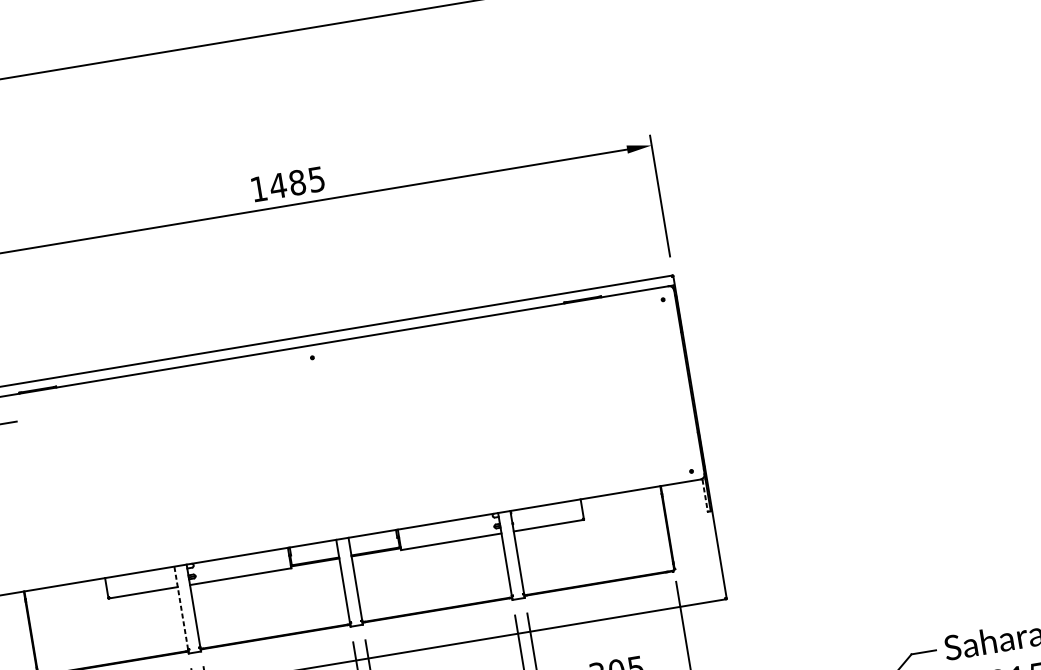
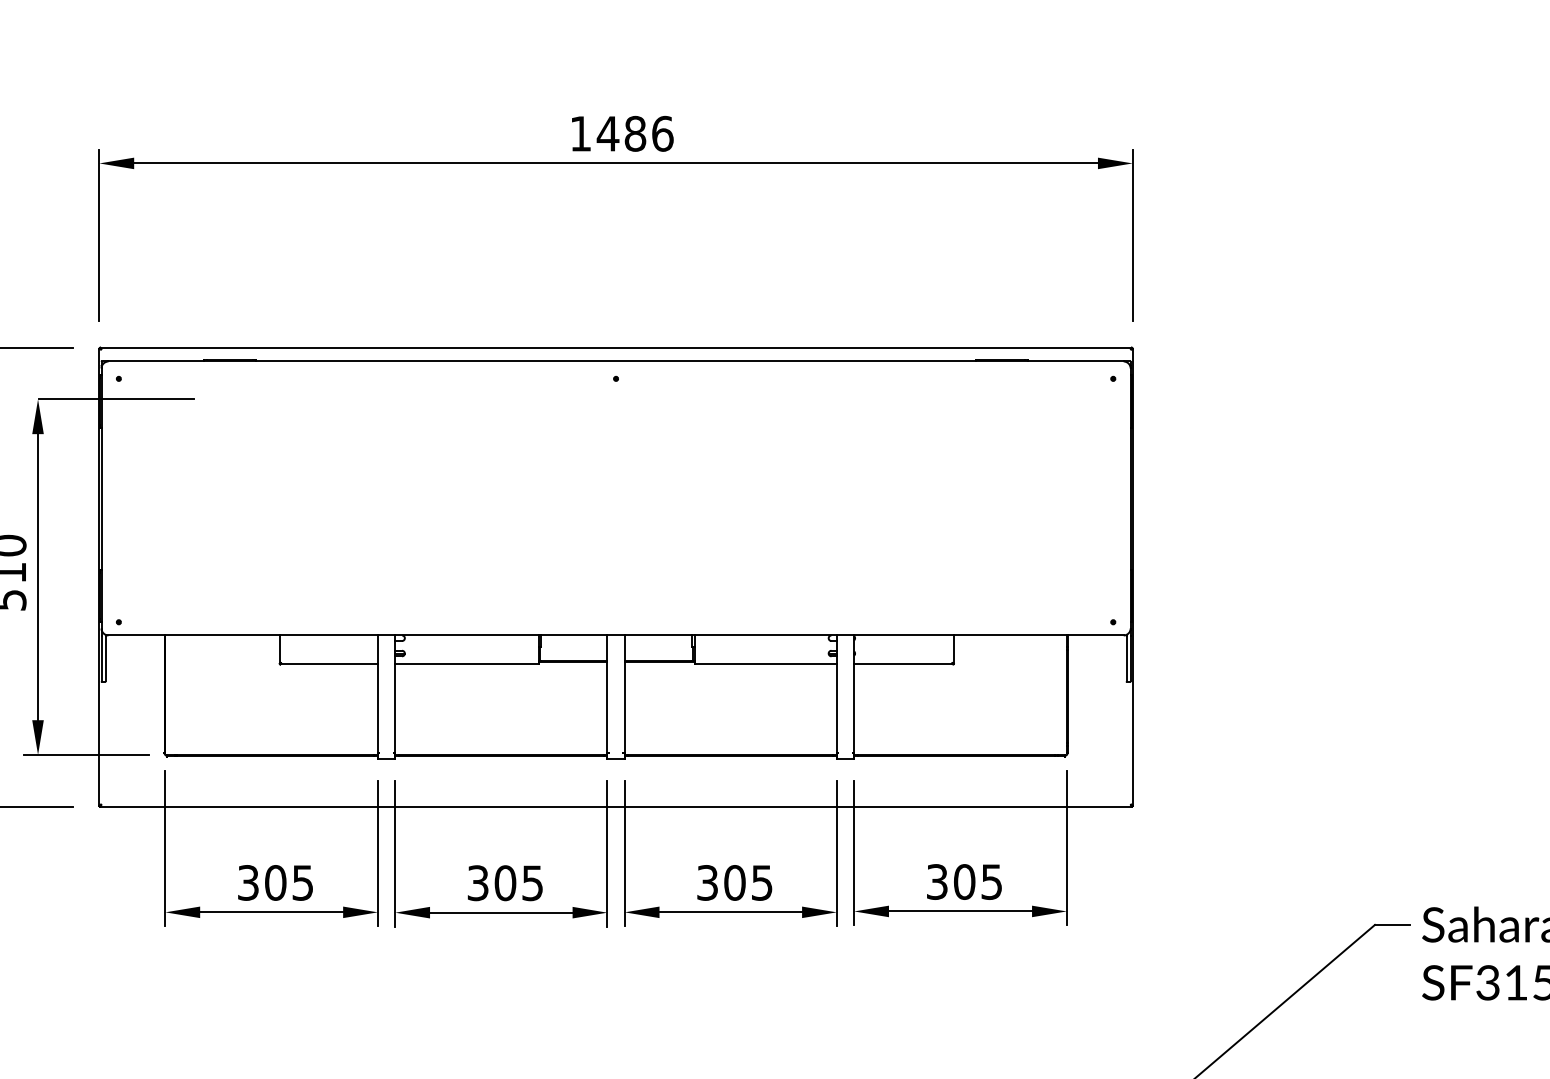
text: (316, 179) -> (662, 133), 1485 -> 1486
line: (705, 495) -> (1126, 658), dashed -> solid
line: (180, 608) -> (377, 694), dashed -> solid

